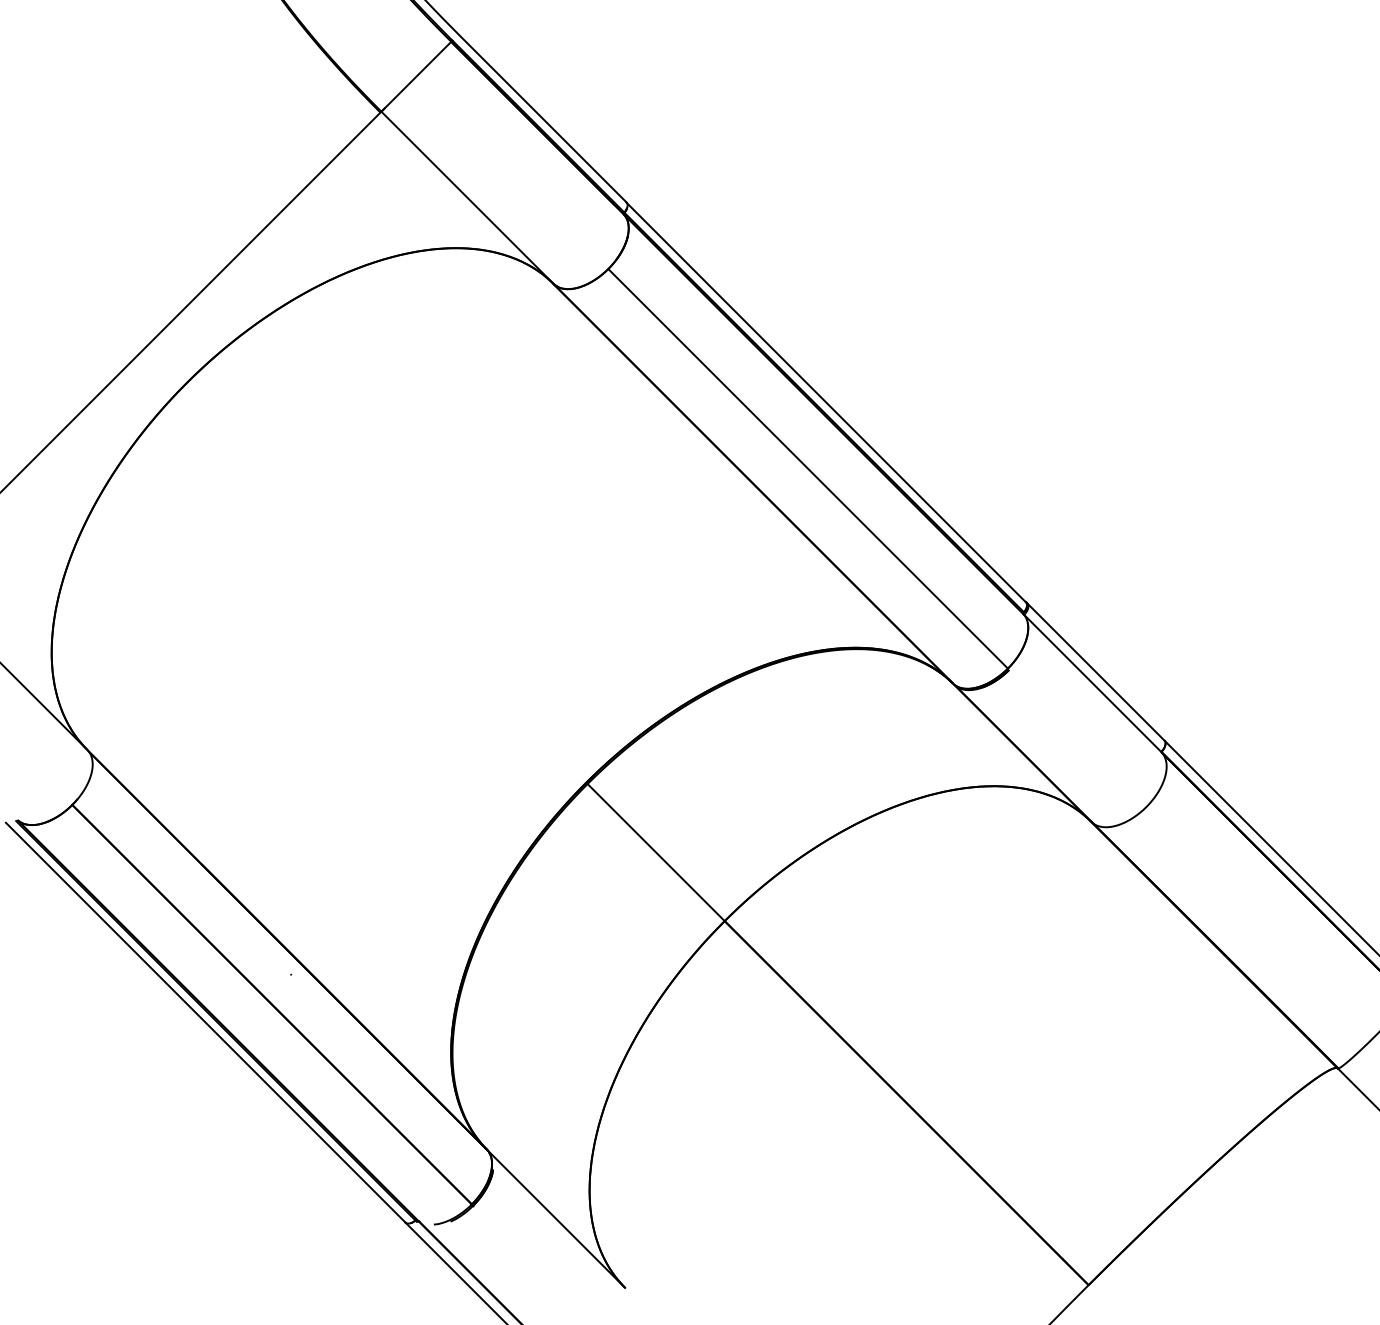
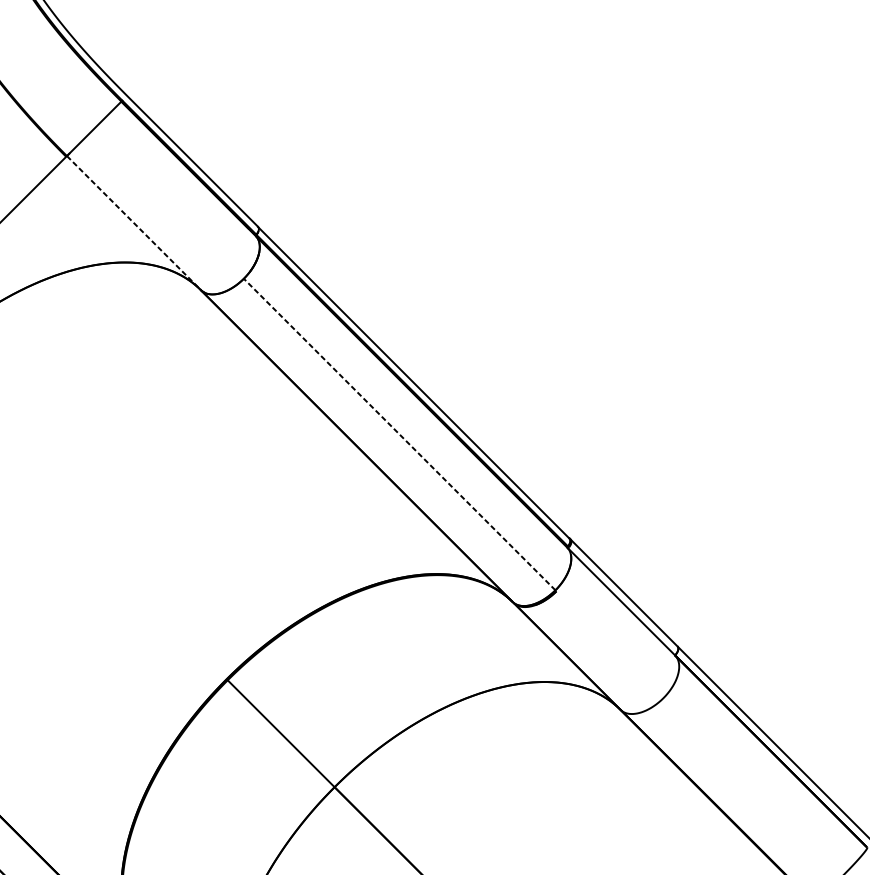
line: (467, 197) -> (134, 222), solid -> dashed
line: (808, 468) -> (399, 434), solid -> dashed

